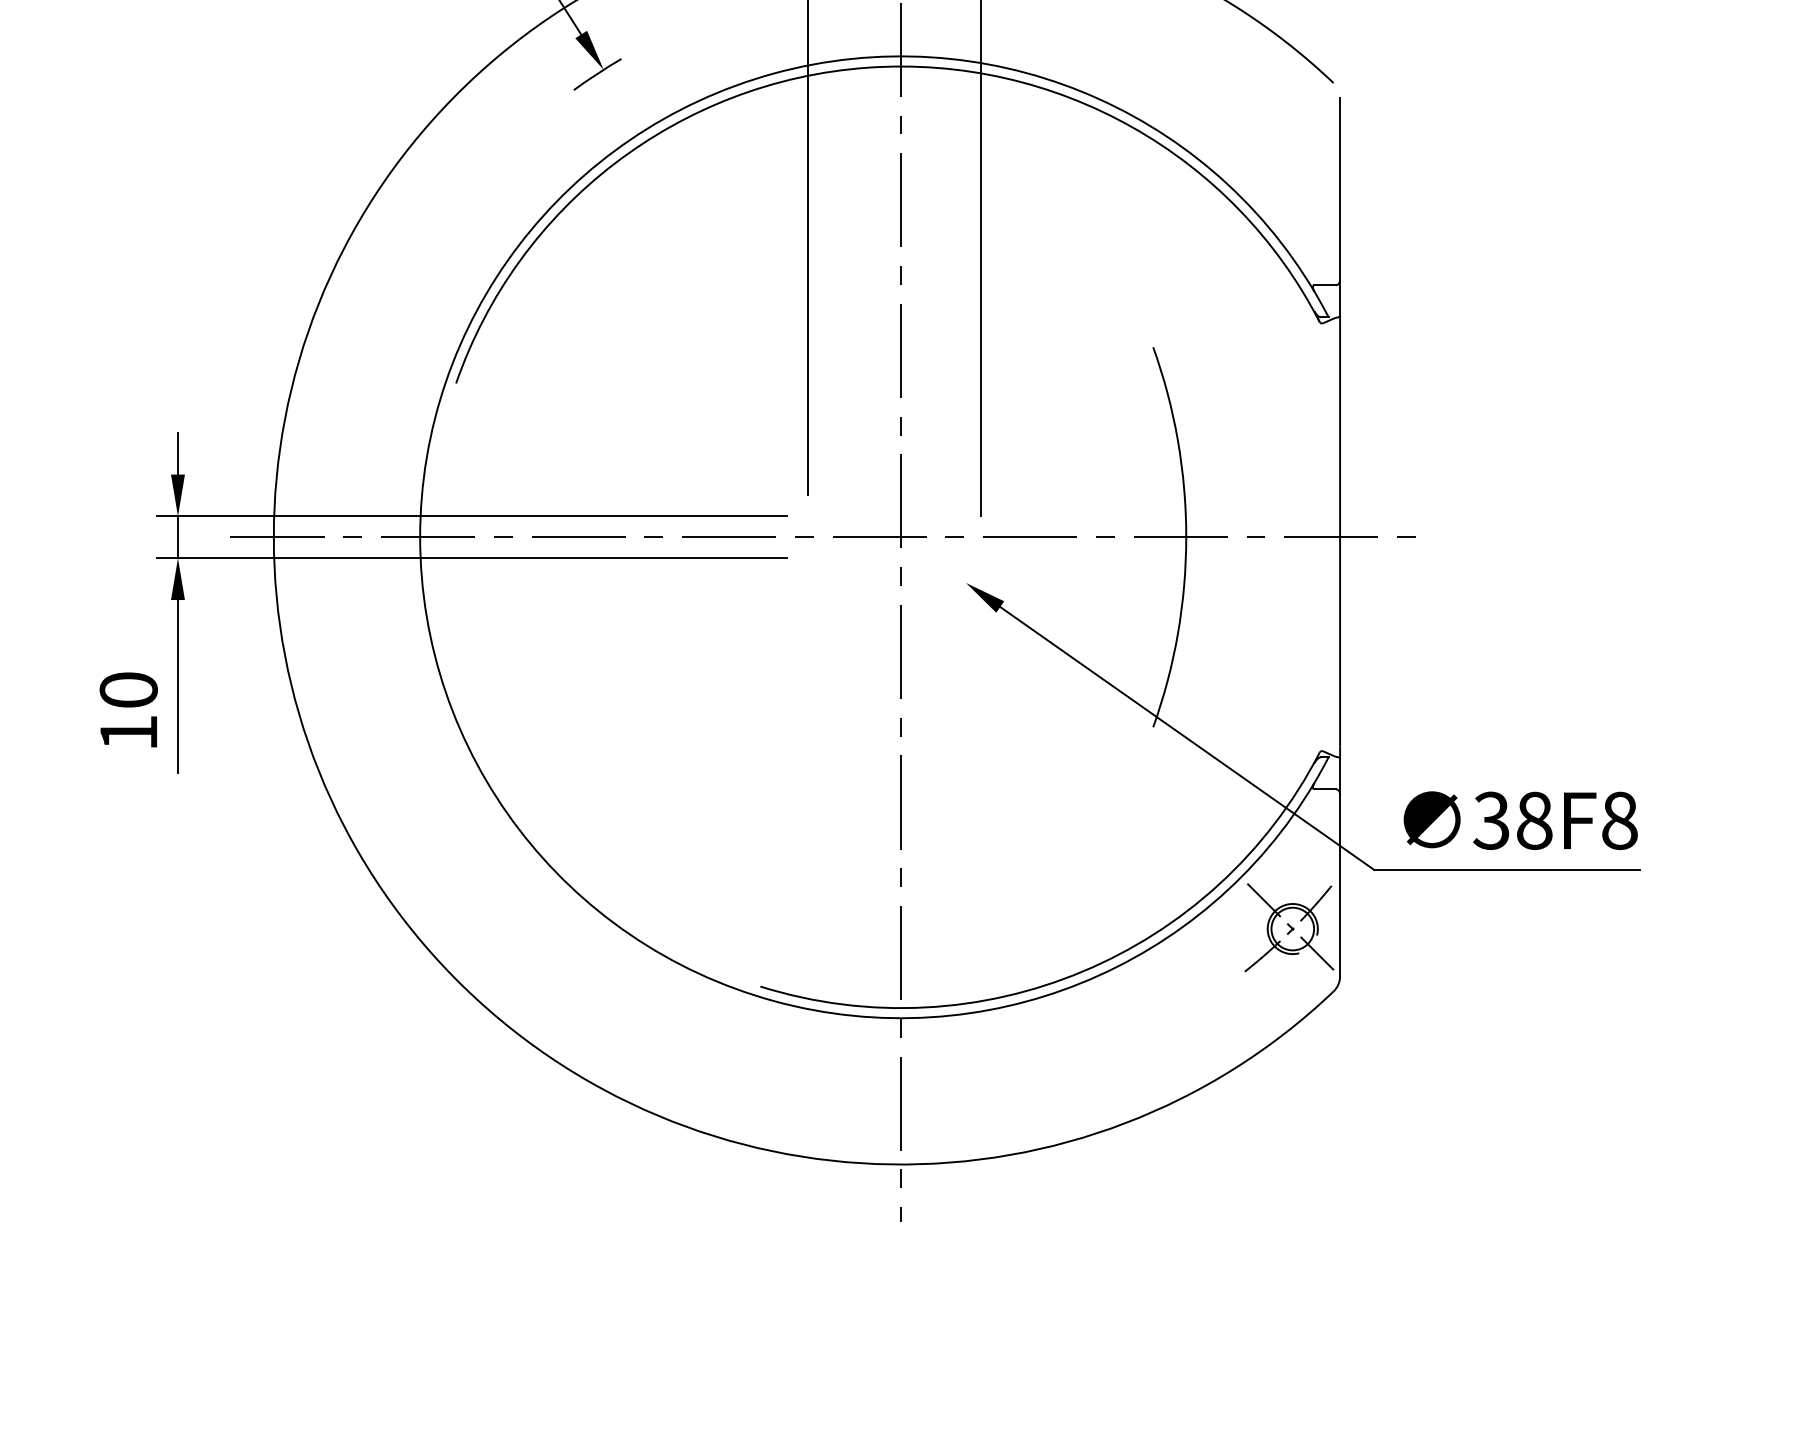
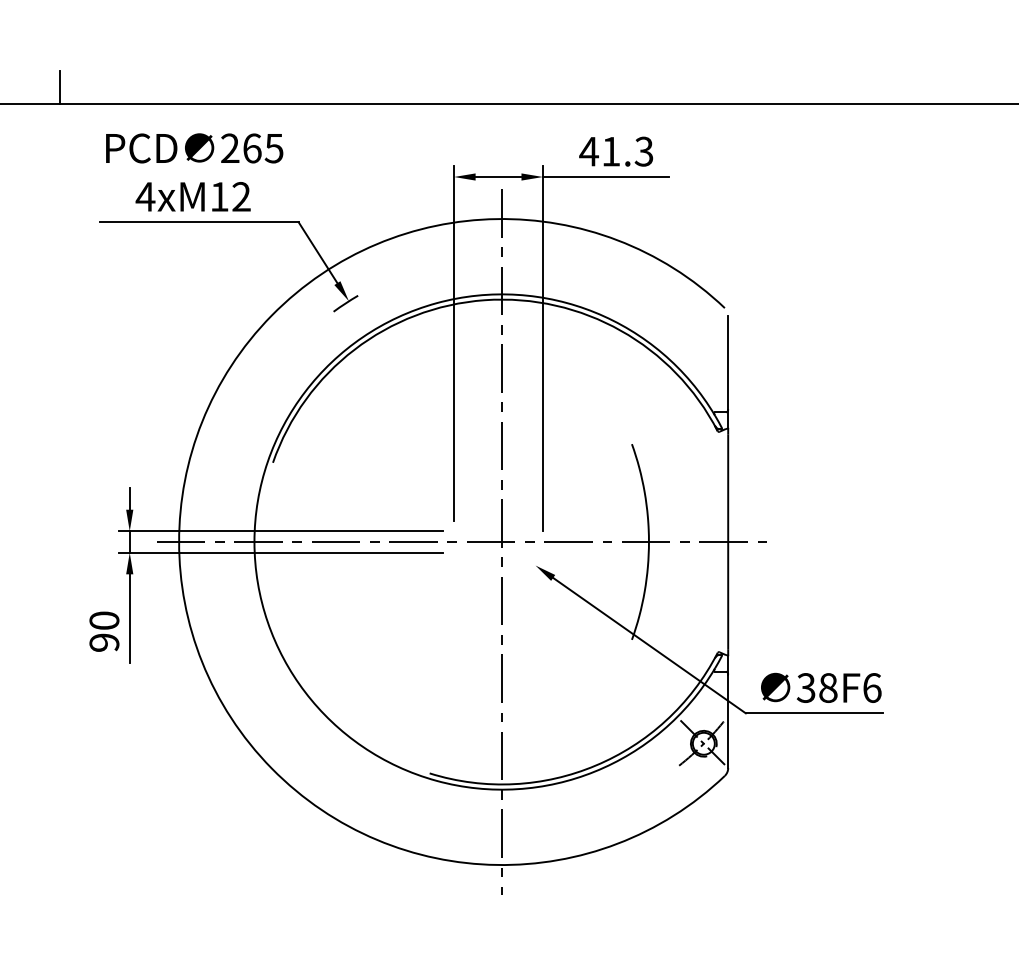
text: (128, 732) -> (104, 642), 10 -> 90
text: (1620, 819) -> (872, 687), 38F8 -> 38F6

